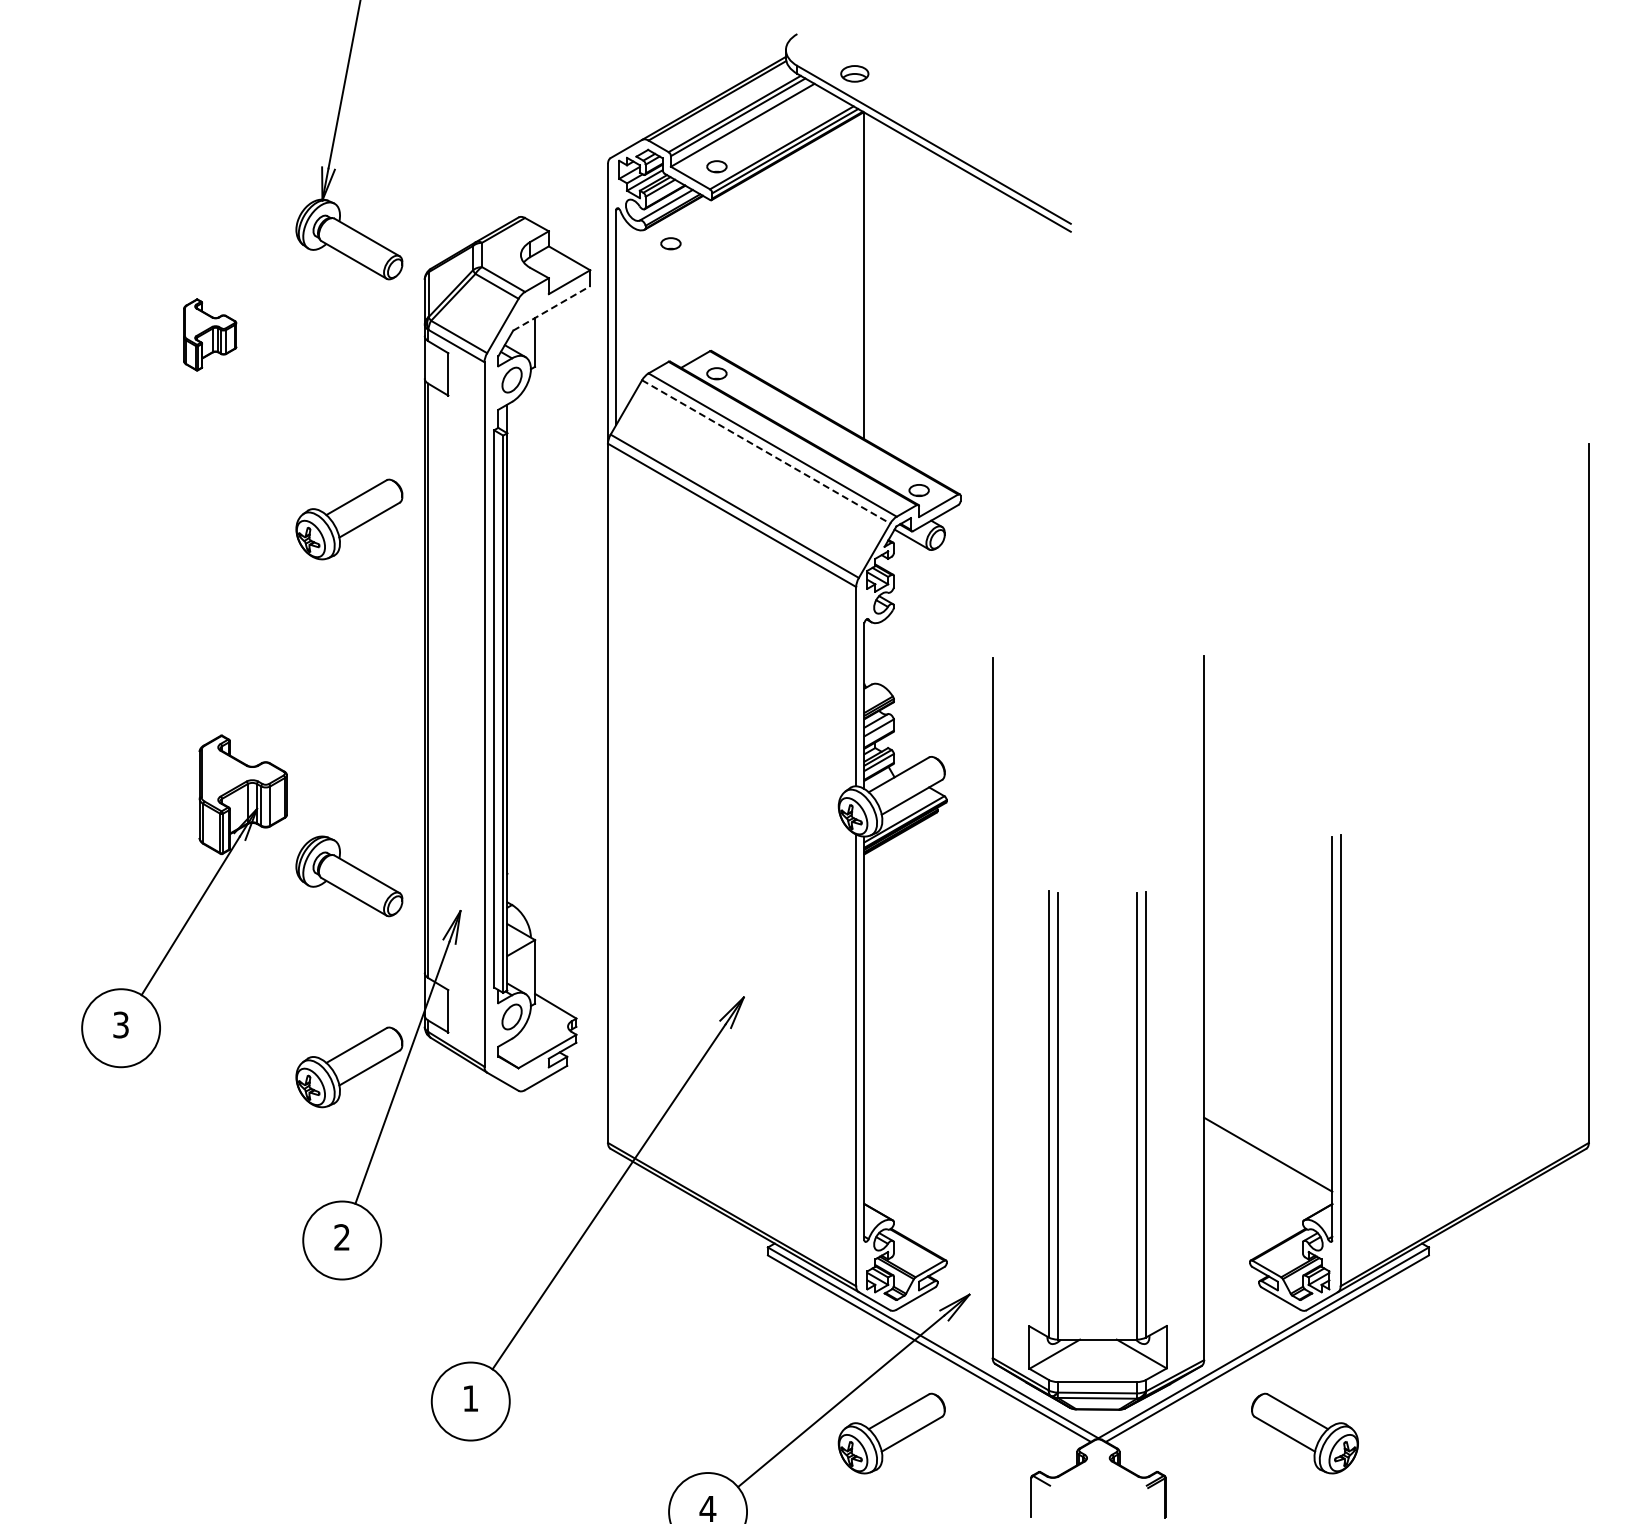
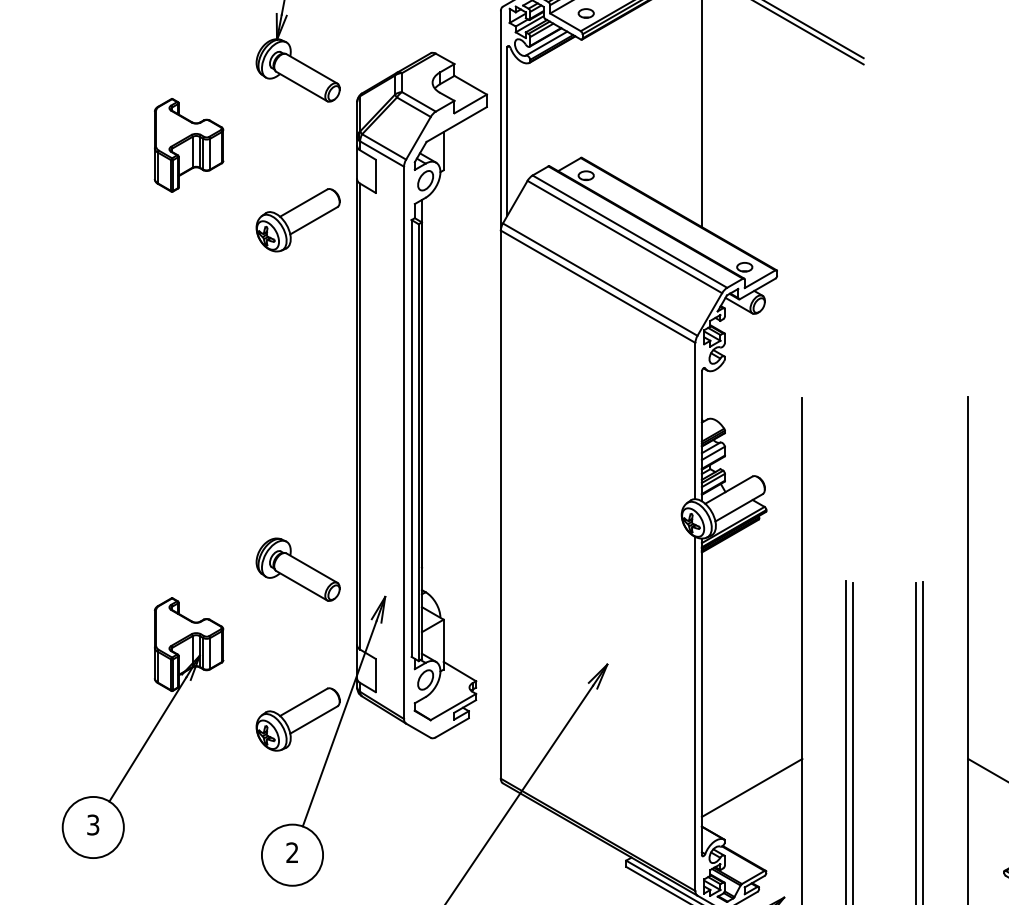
part: (670, 243) -> (549, 73), removed
line: (552, 308) -> (457, 124), dashed -> solid
part: (209, 334) -> (188, 144), size x1.67
line: (766, 452) -> (625, 237), dashed -> solid
part: (349, 519) -> (298, 220), moved
part: (194, 907) -> (150, 732), moved
line: (928, 1154) -> (752, 787), added

